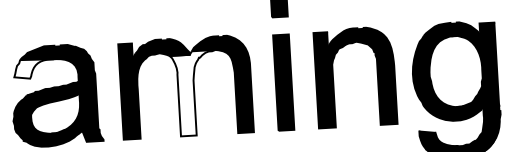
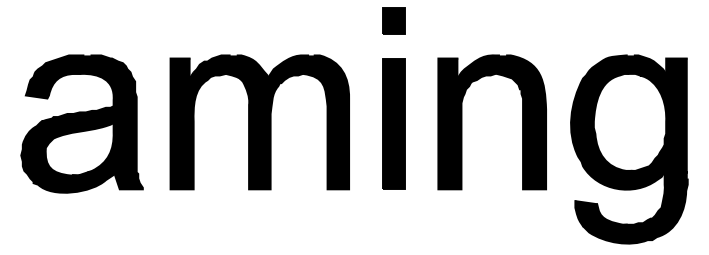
fill: (34, 68) -> (53, 85), added
fill: (194, 93) -> (270, 131), added

